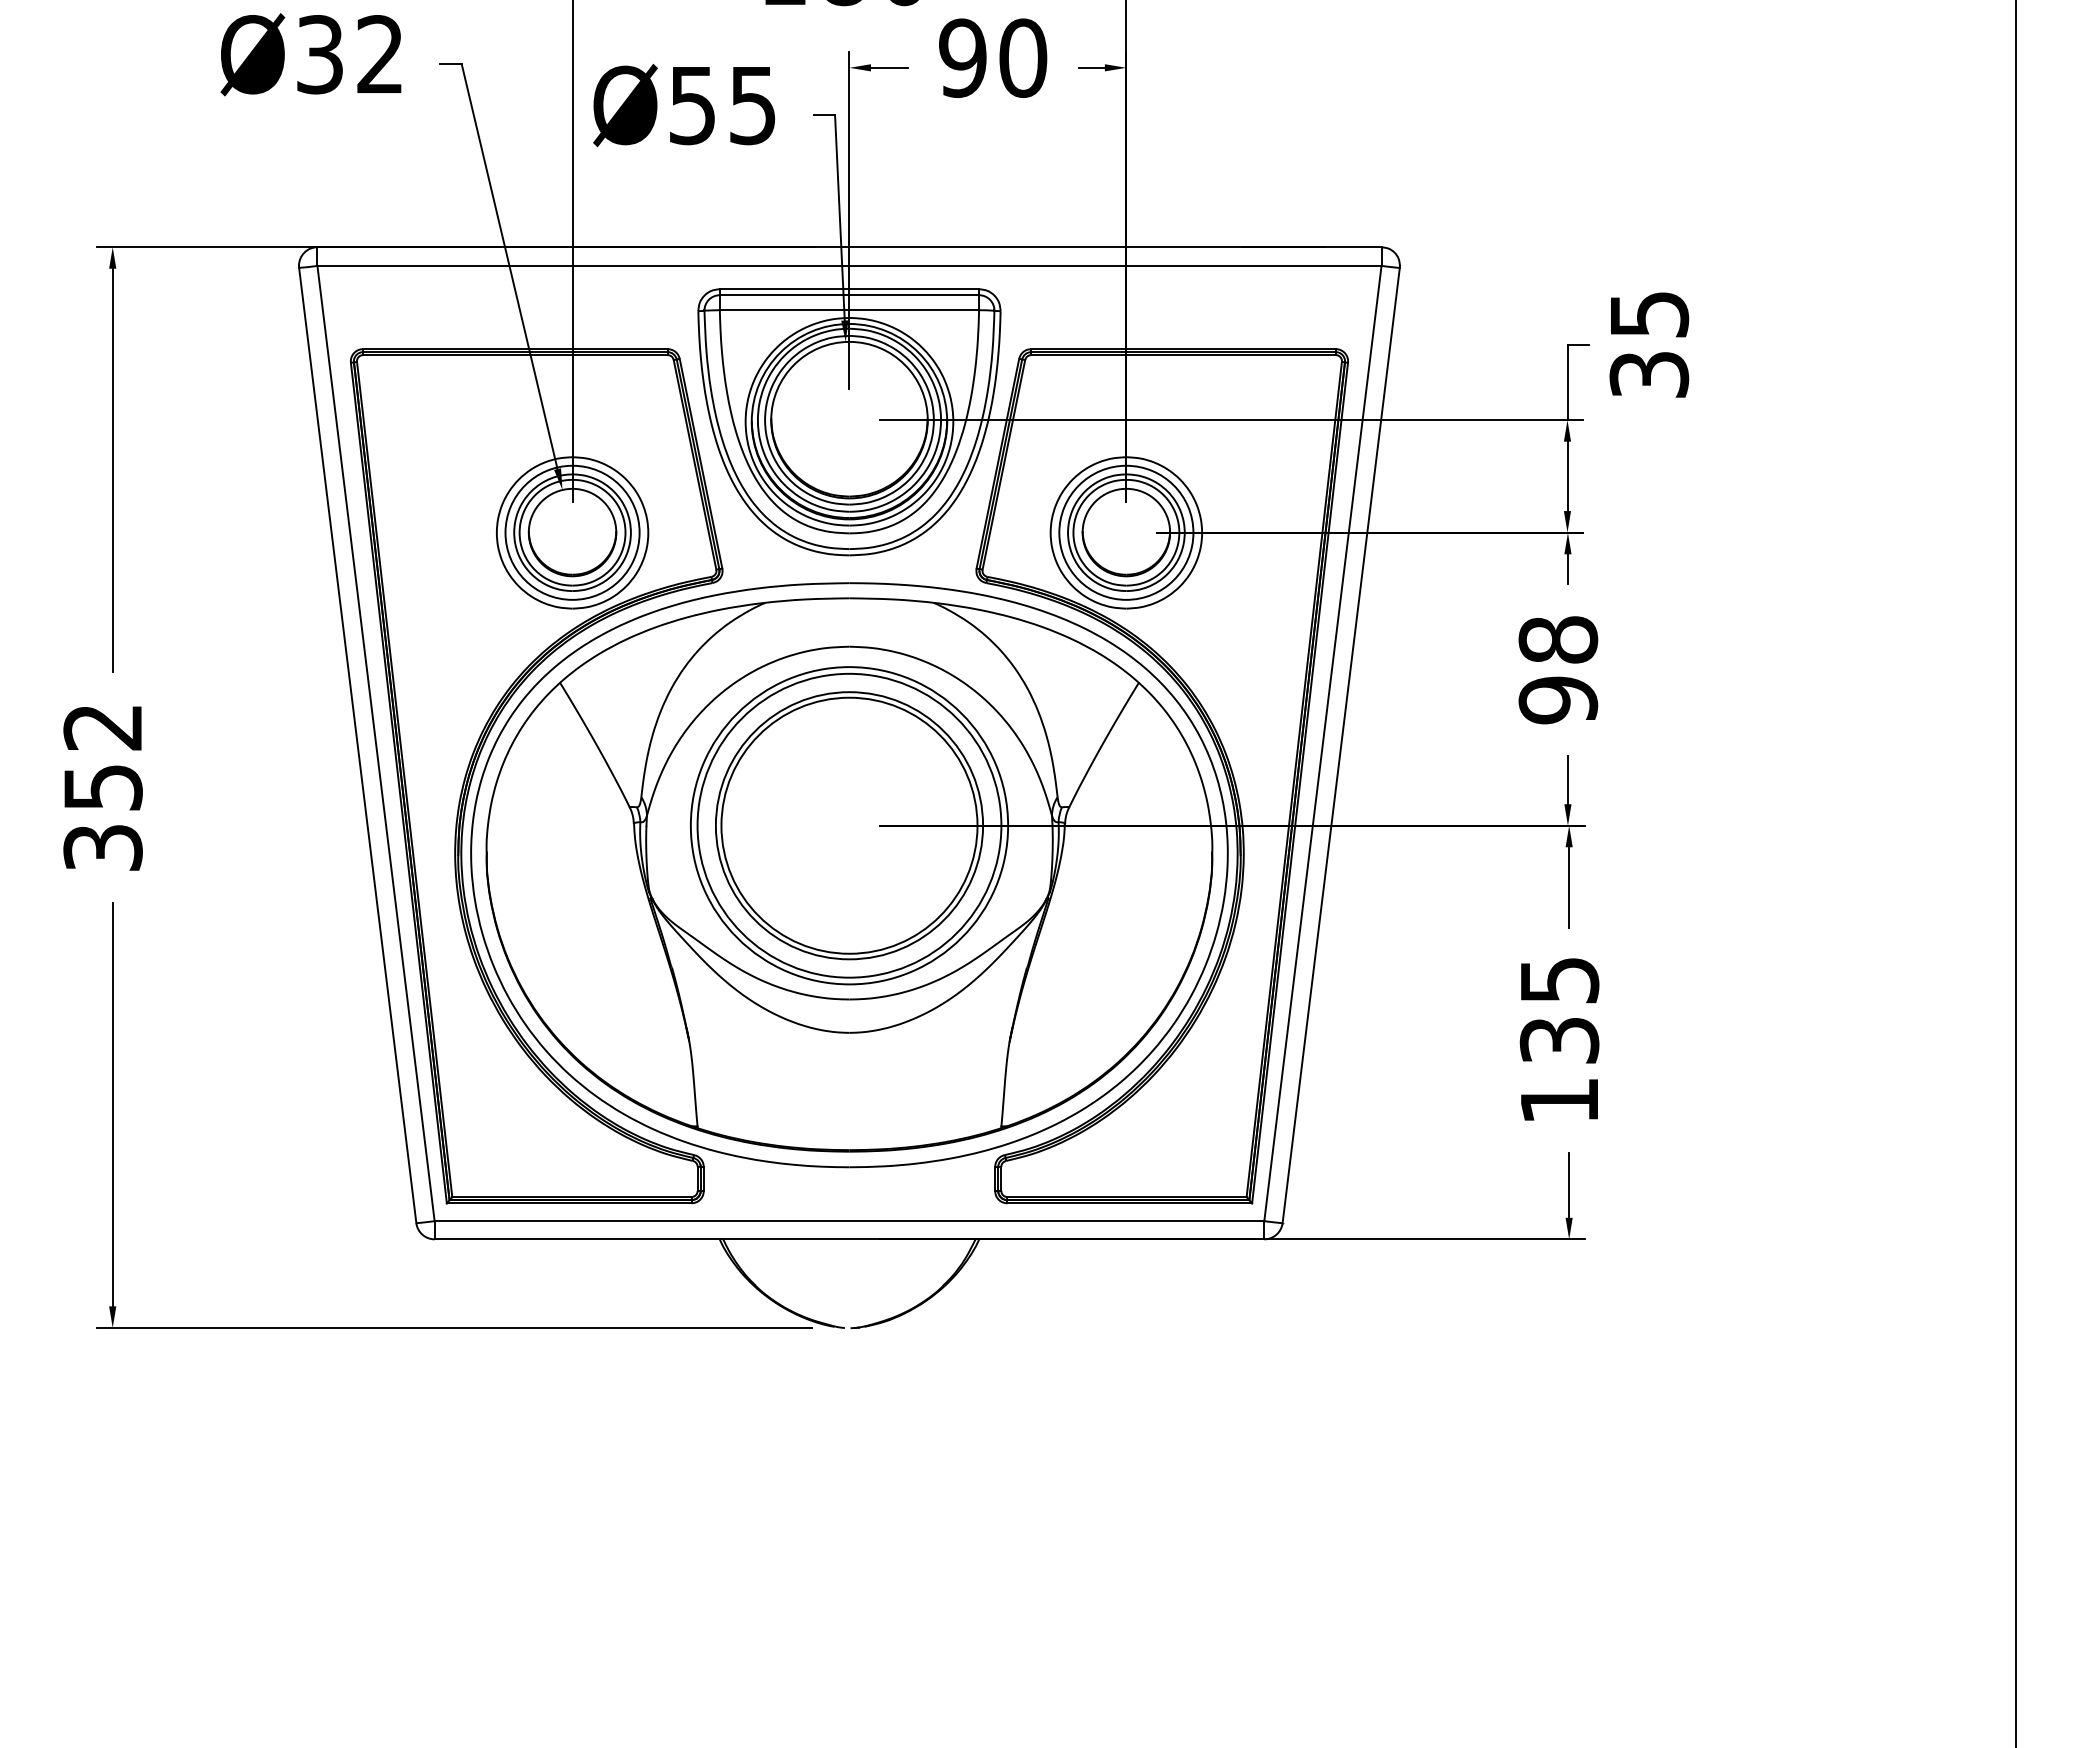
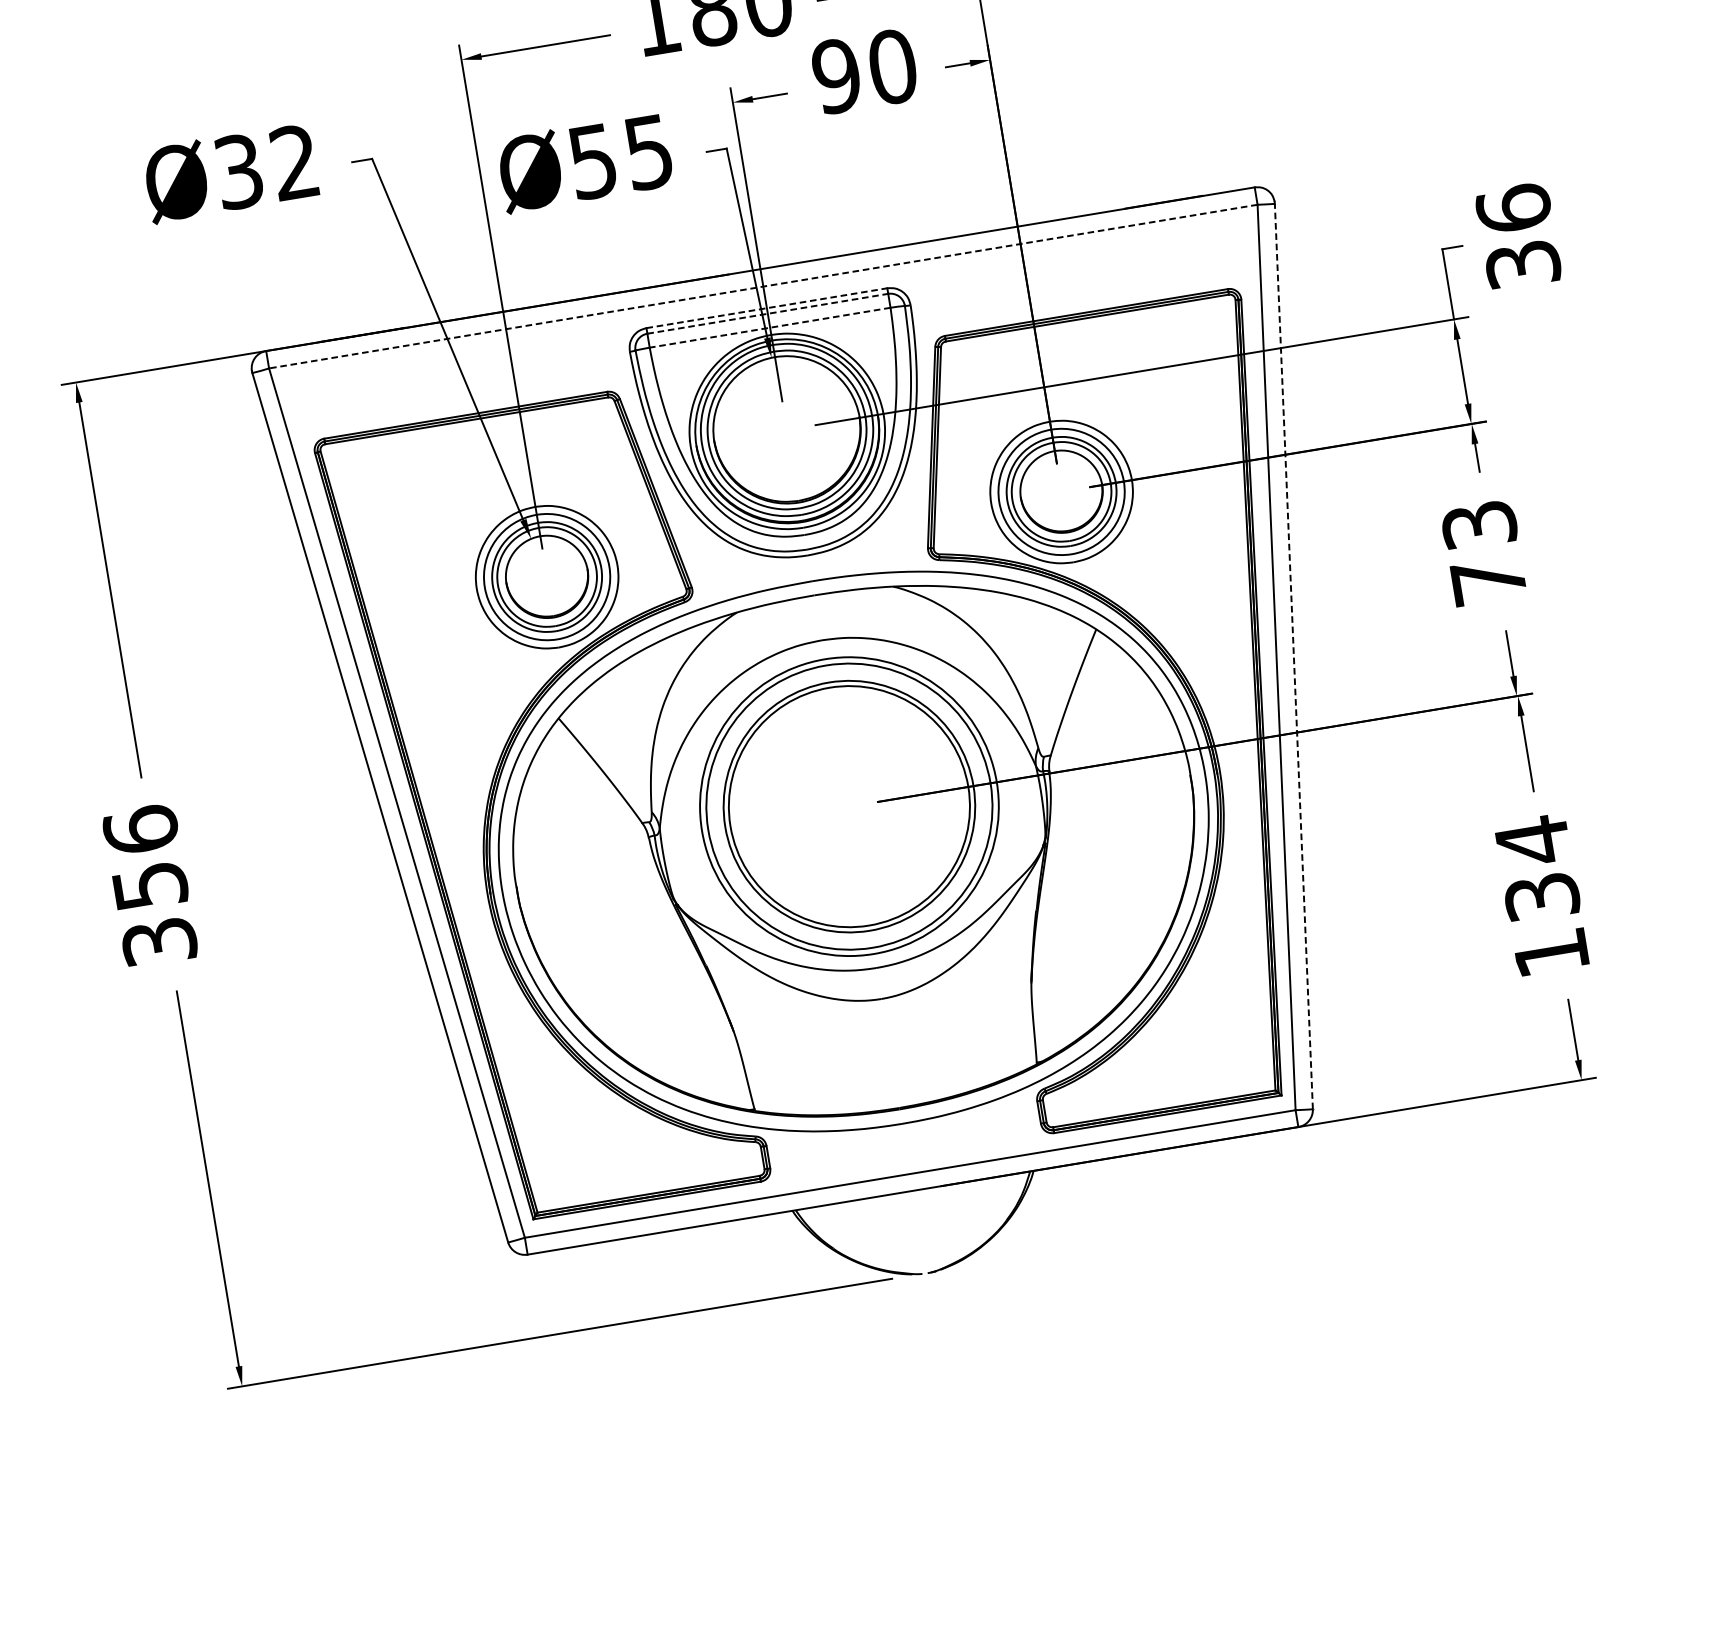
line: (848, 265) -> (762, 286), solid -> dashed
line: (849, 289) -> (766, 308), solid -> dashed
line: (849, 295) -> (767, 314), solid -> dashed
line: (849, 310) -> (770, 328), solid -> dashed
text: (1649, 313) -> (1513, 207), 35 -> 36
text: (1558, 670) -> (1484, 553), 98 -> 73
text: (102, 726) -> (140, 829), 352 -> 356
line: (1341, 745) -> (1294, 656), solid -> dashed
text: (1560, 980) -> (1533, 841), 135 -> 134

